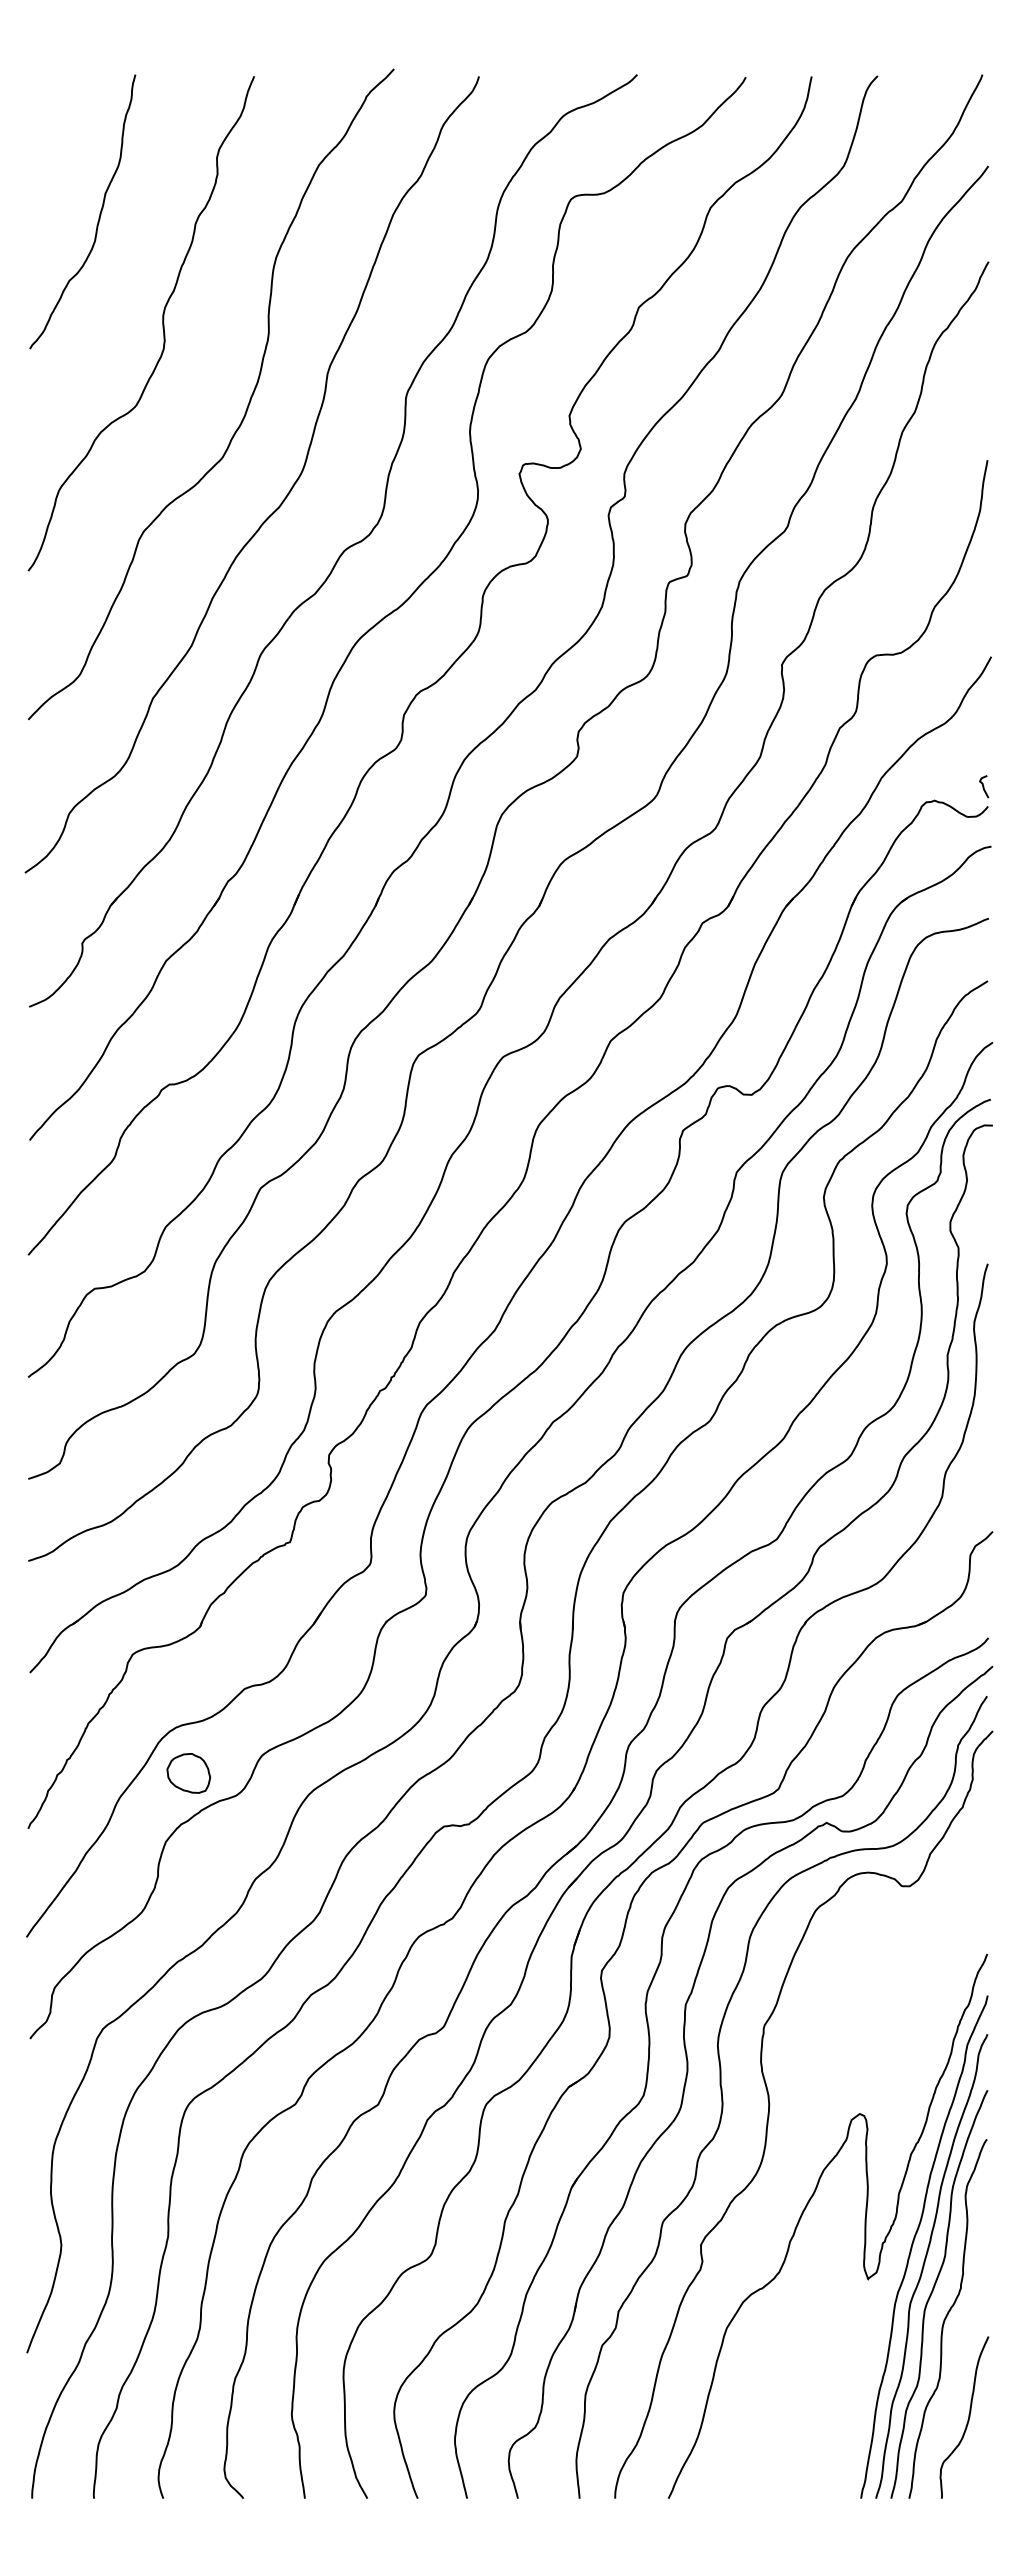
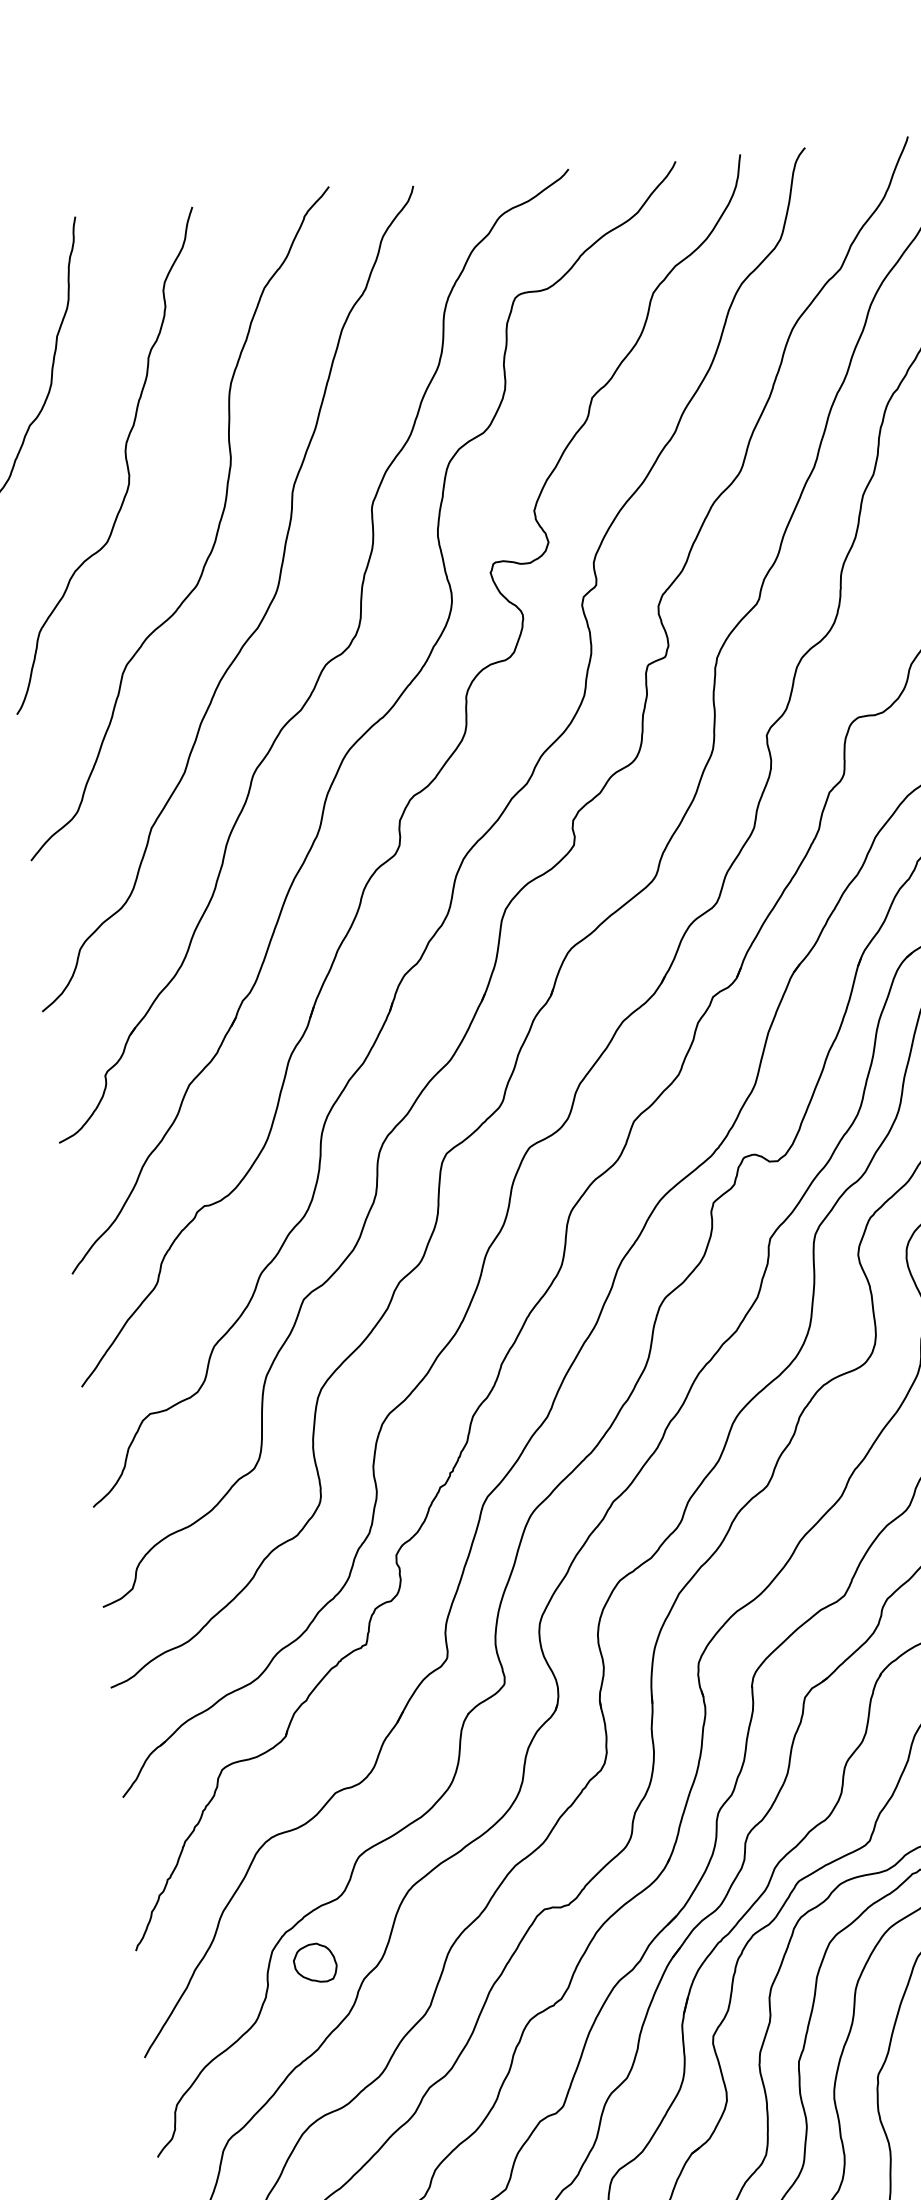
part: (188, 1773) -> (314, 1963), moved

